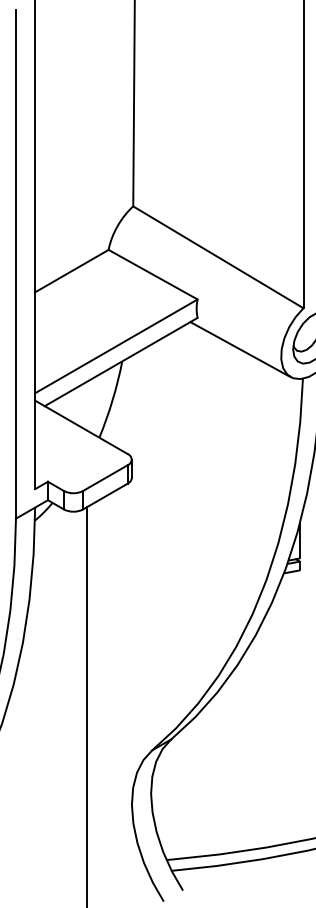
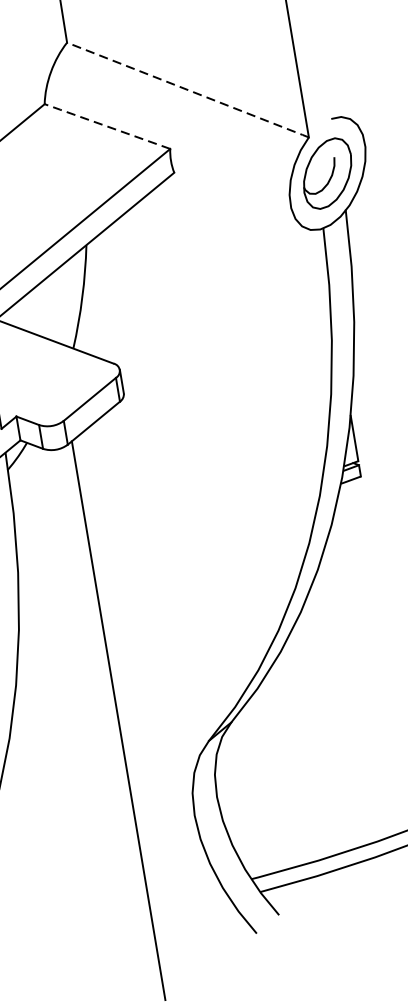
line: (218, 257) -> (188, 90), solid -> dashed
line: (152, 274) -> (106, 126), solid -> dashed
line: (240, 349) -> (236, 204), removed

